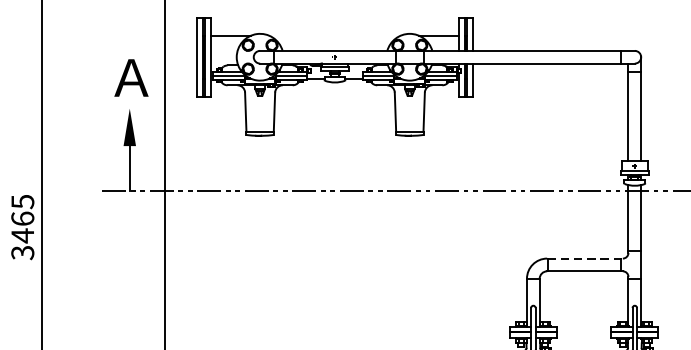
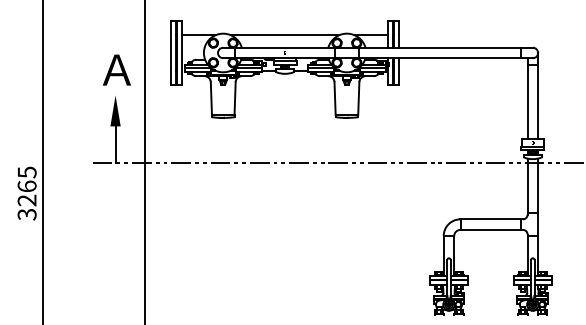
line: (335, 36) -> (285, 35), added
text: (21, 235) -> (26, 200), 3465 -> 3265
line: (585, 258) -> (492, 219), dashed -> solid

